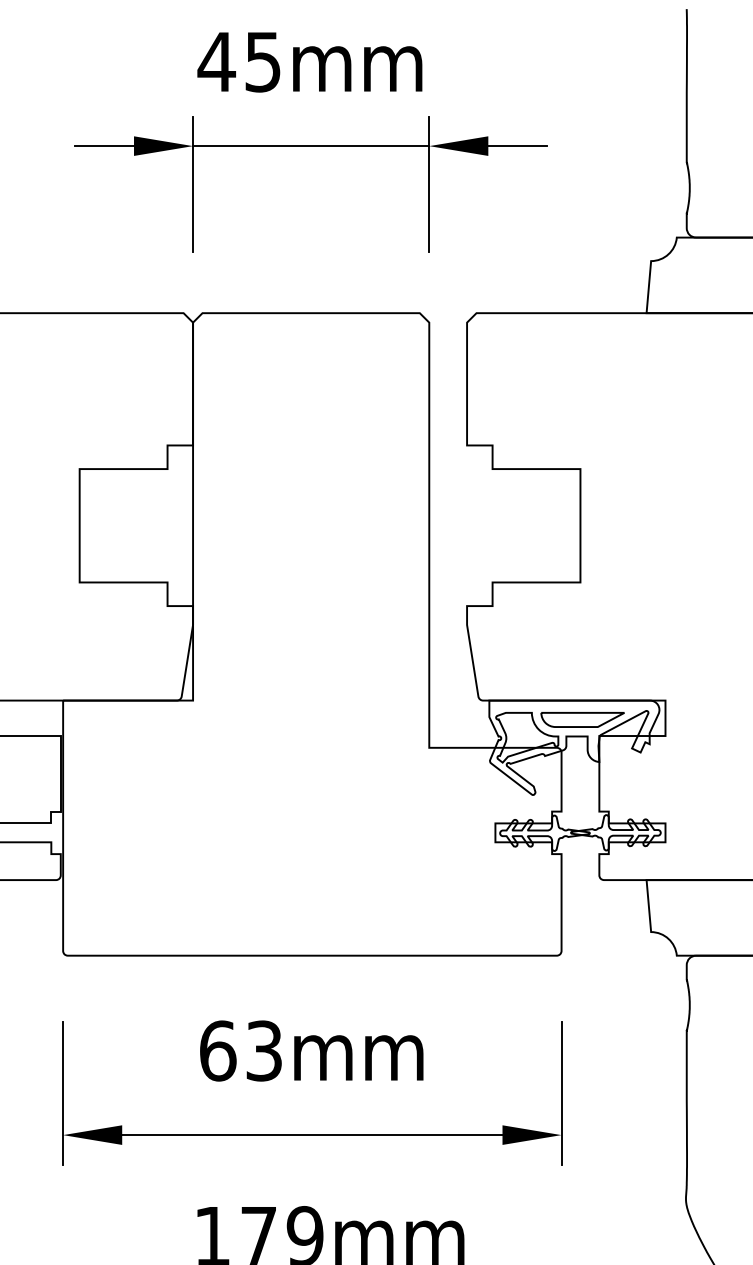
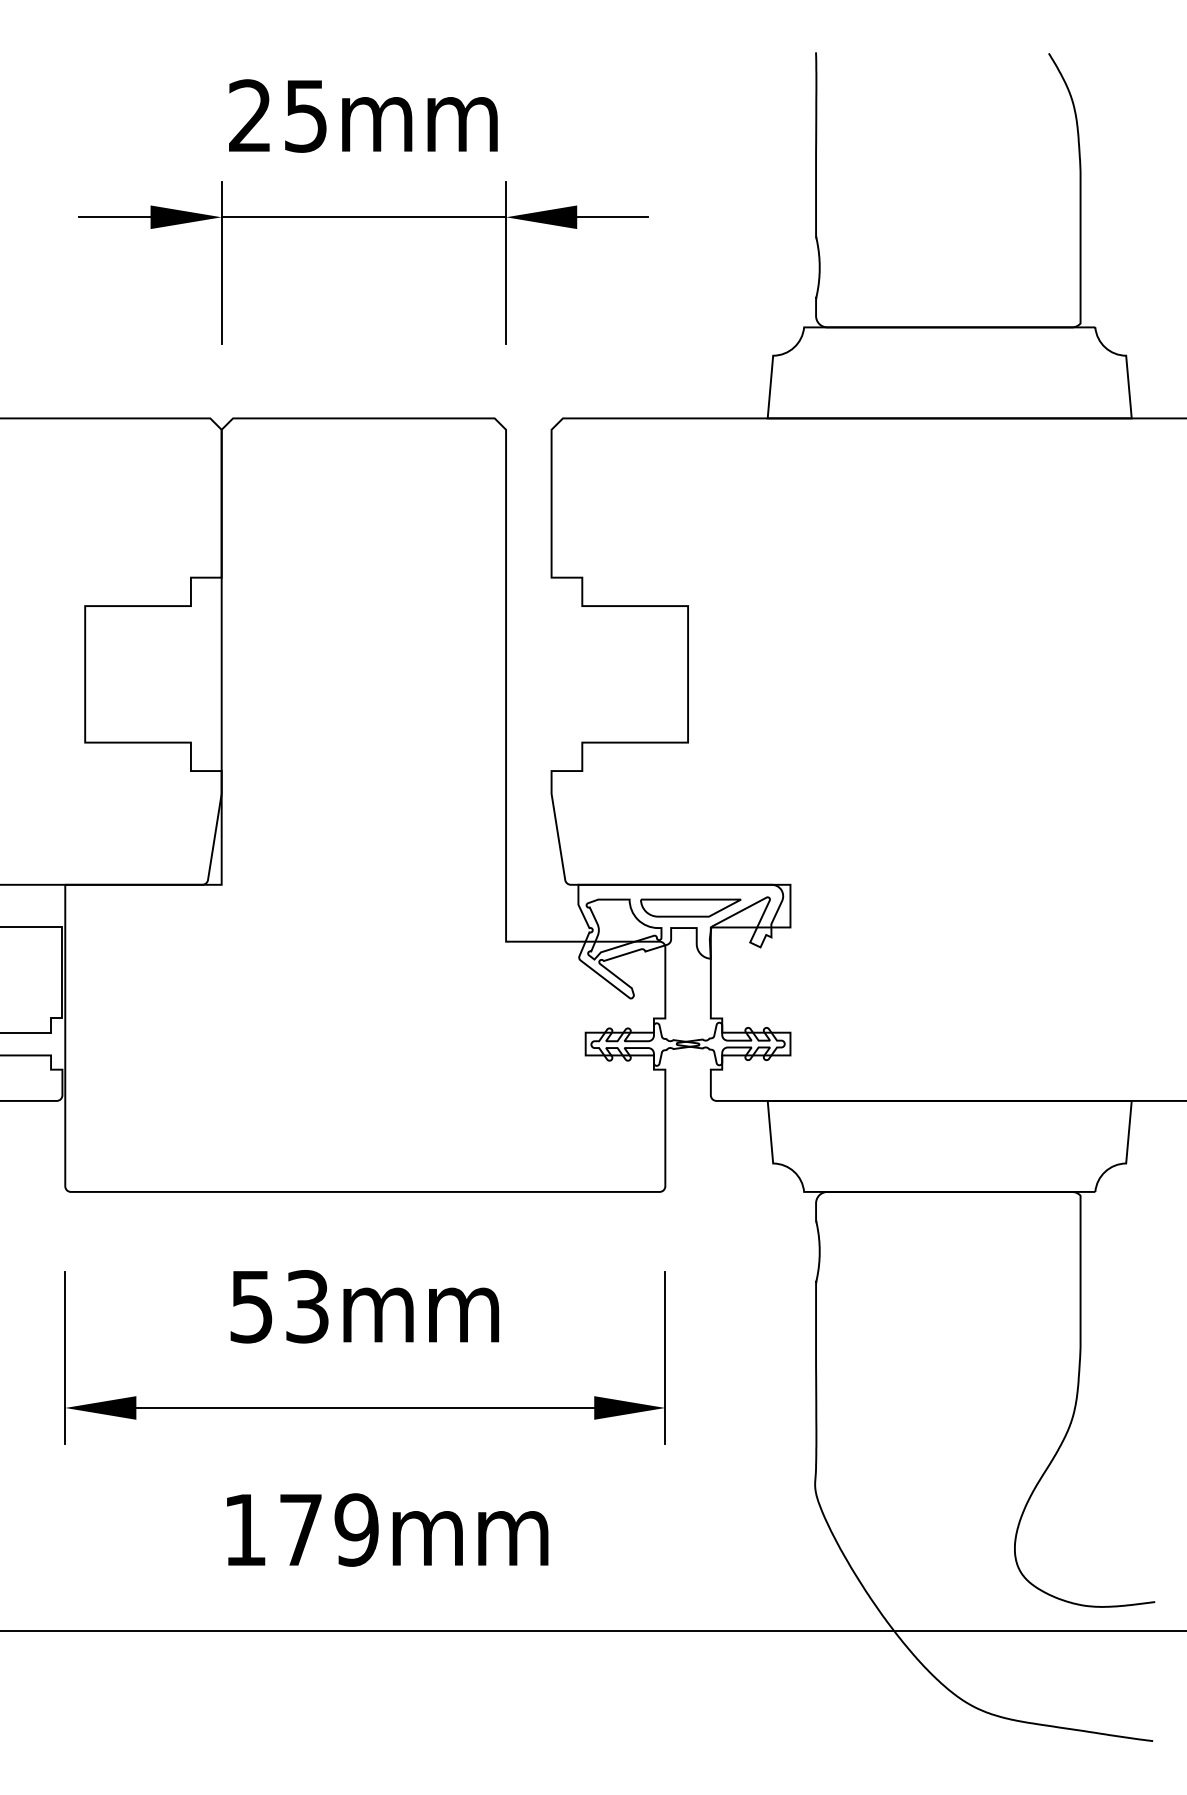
text: (216, 61) -> (249, 115), 45mm -> 25mm
text: (218, 1050) -> (252, 1306), 63mm -> 53mm

